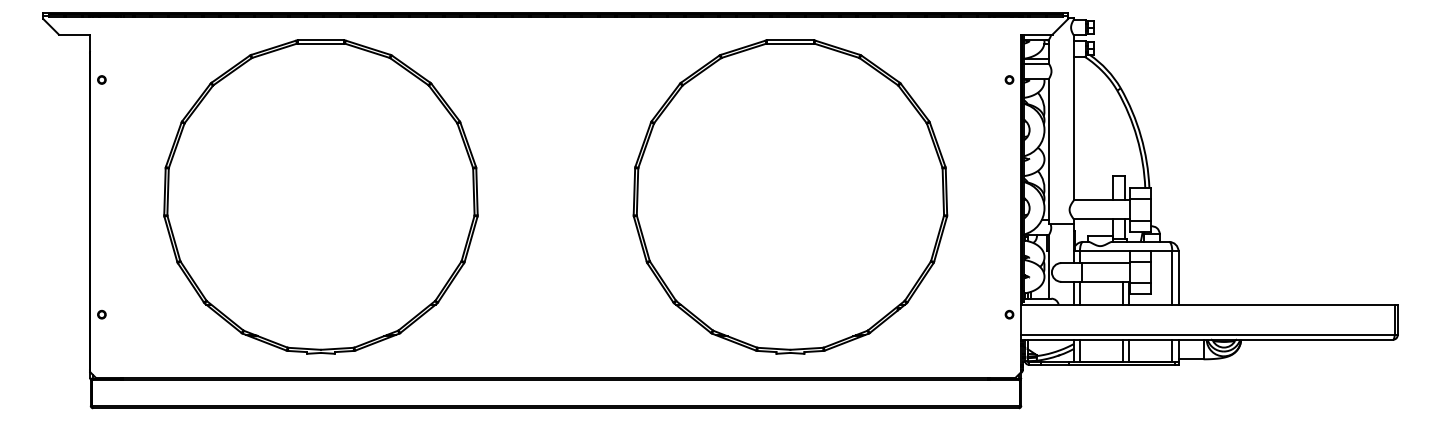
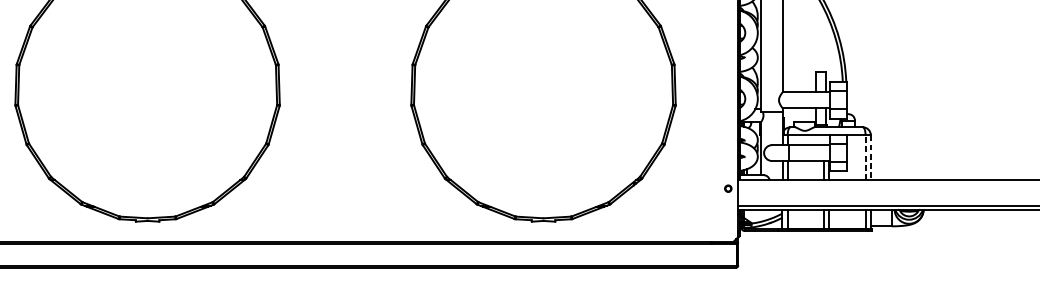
line: (1172, 277) -> (865, 157), solid -> dashed
line: (1178, 277) -> (870, 157), solid -> dashed

